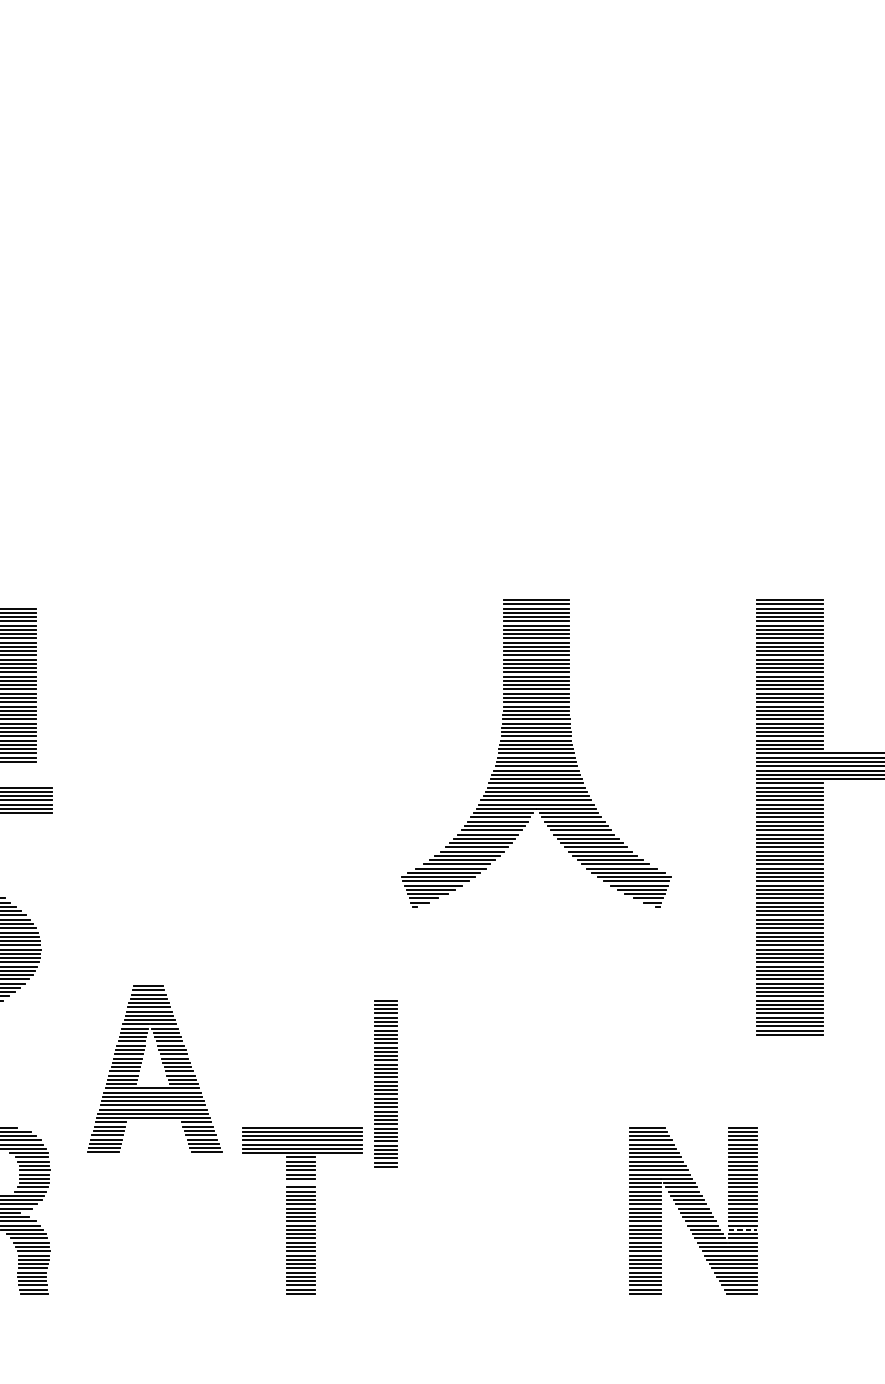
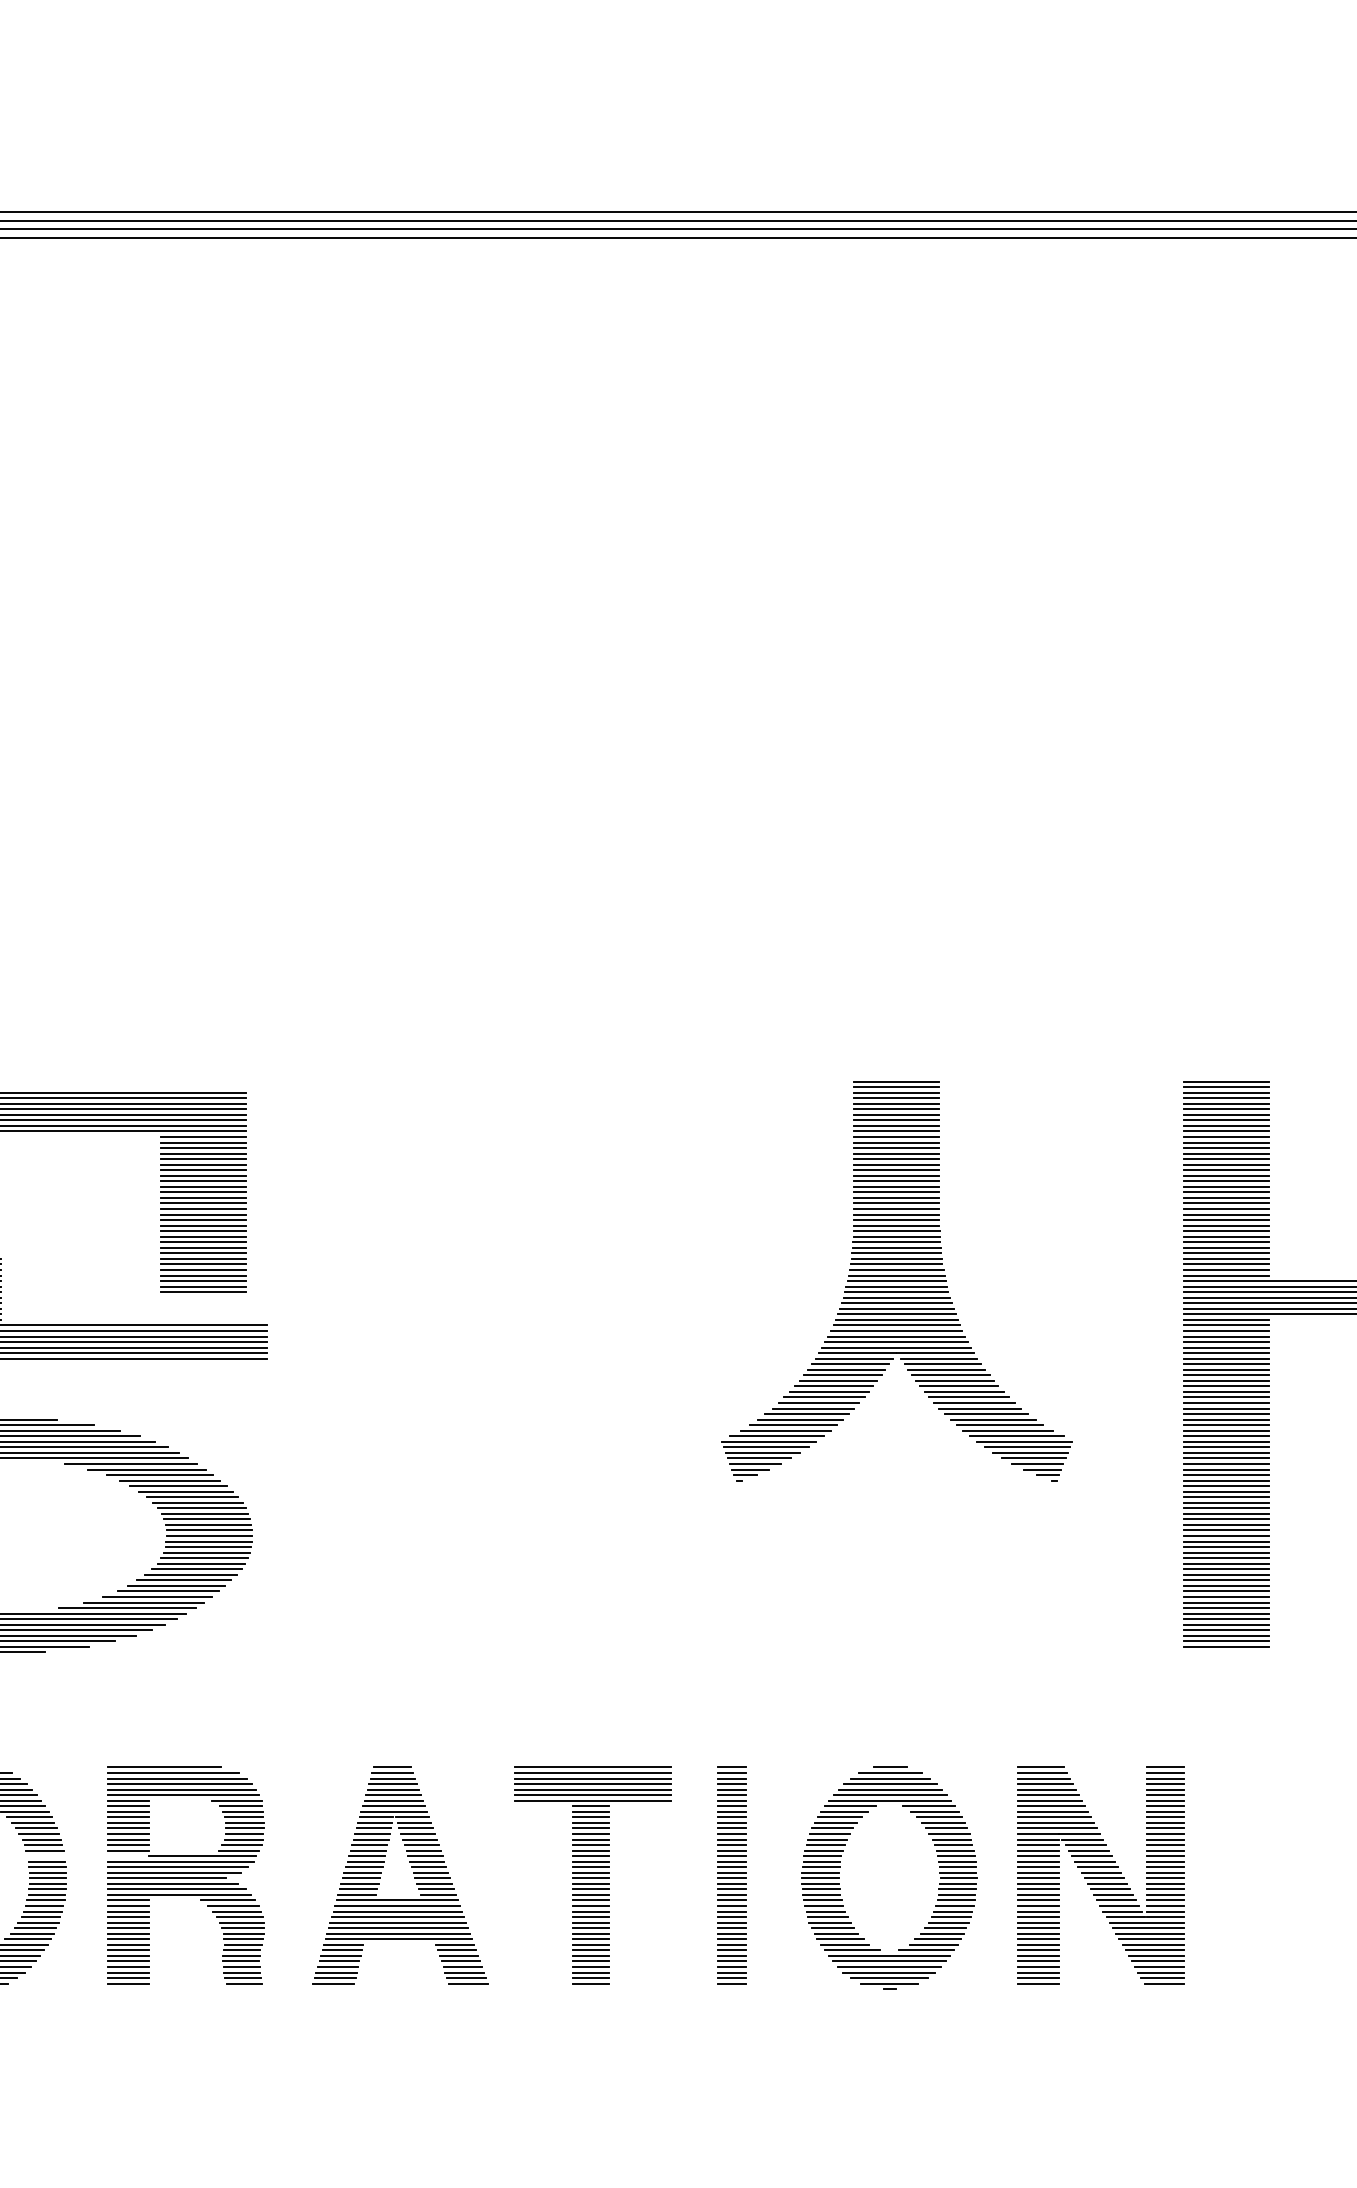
part: (164, 1067) -> (413, 1873), moved
part: (385, 1083) -> (731, 1875), moved
line: (300, 1183) -> (590, 1839), added
part: (492, 1212) -> (839, 1877), added
line: (743, 1229) -> (1166, 1900), dashed -> solid

